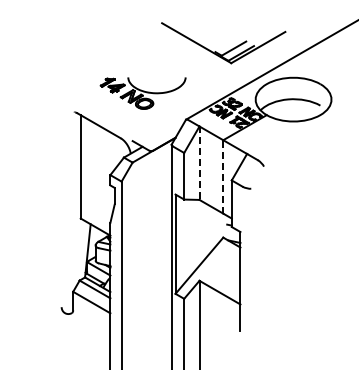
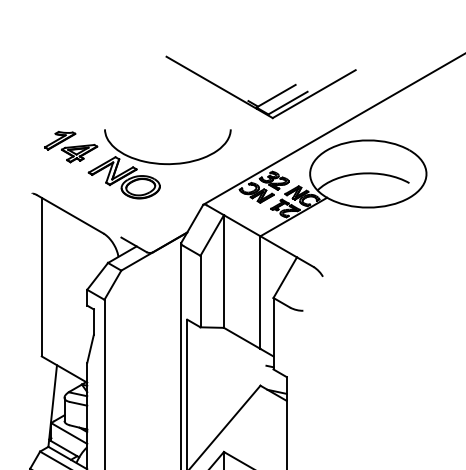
part: (142, 93) -> (136, 164), size x1.43
line: (199, 163) -> (223, 271), dashed -> solid
line: (223, 176) -> (260, 291), dashed -> solid

